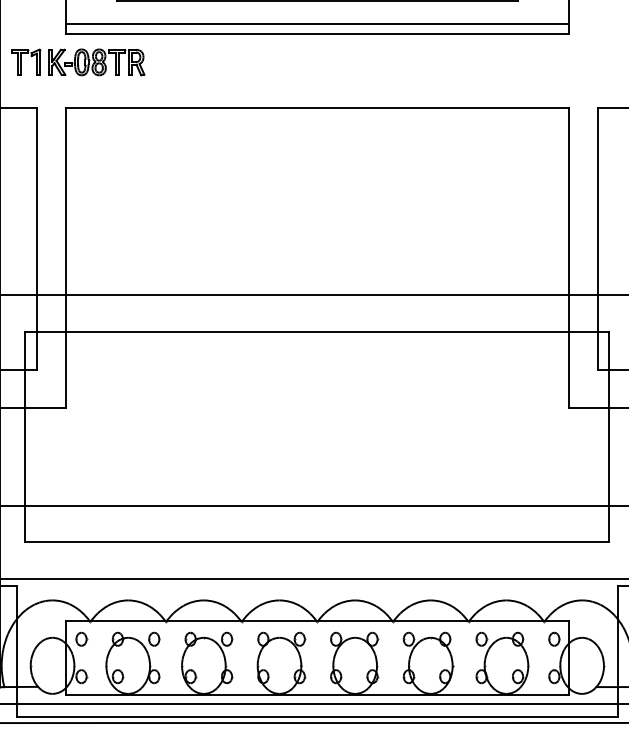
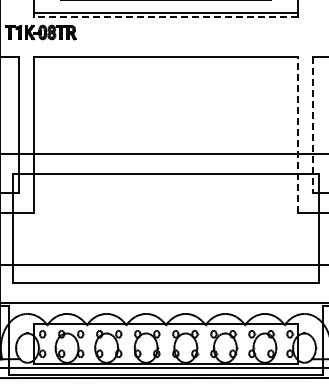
line: (318, 33) -> (166, 17), solid -> dashed
line: (597, 240) -> (312, 125), solid -> dashed
line: (568, 257) -> (297, 134), solid -> dashed

